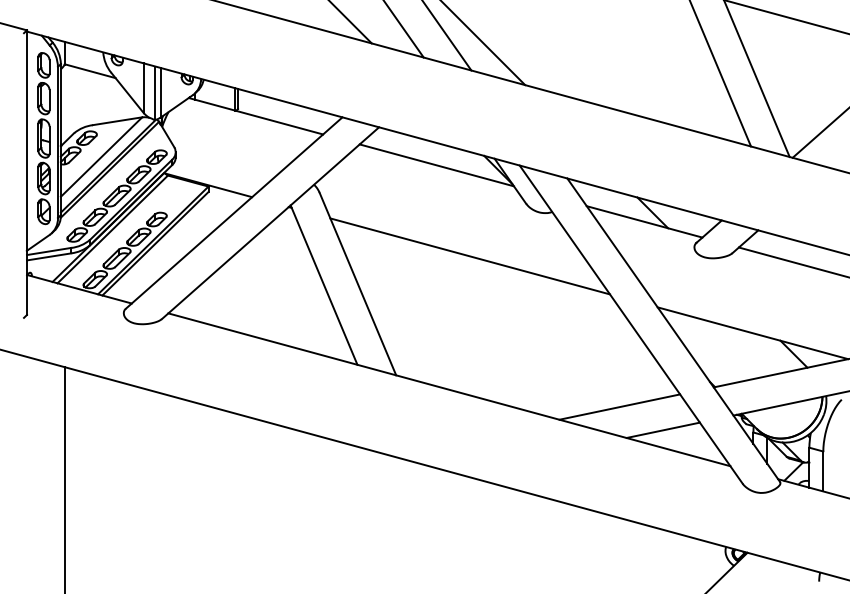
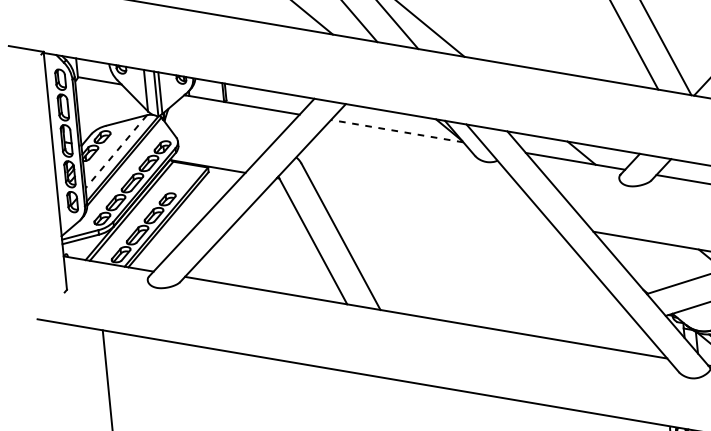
line: (101, 157) -> (116, 152), solid -> dashed
line: (436, 165) -> (396, 131), solid -> dashed
line: (469, 256) -> (432, 204), removed
line: (619, 406) -> (569, 317), removed
line: (662, 429) -> (607, 333), removed

